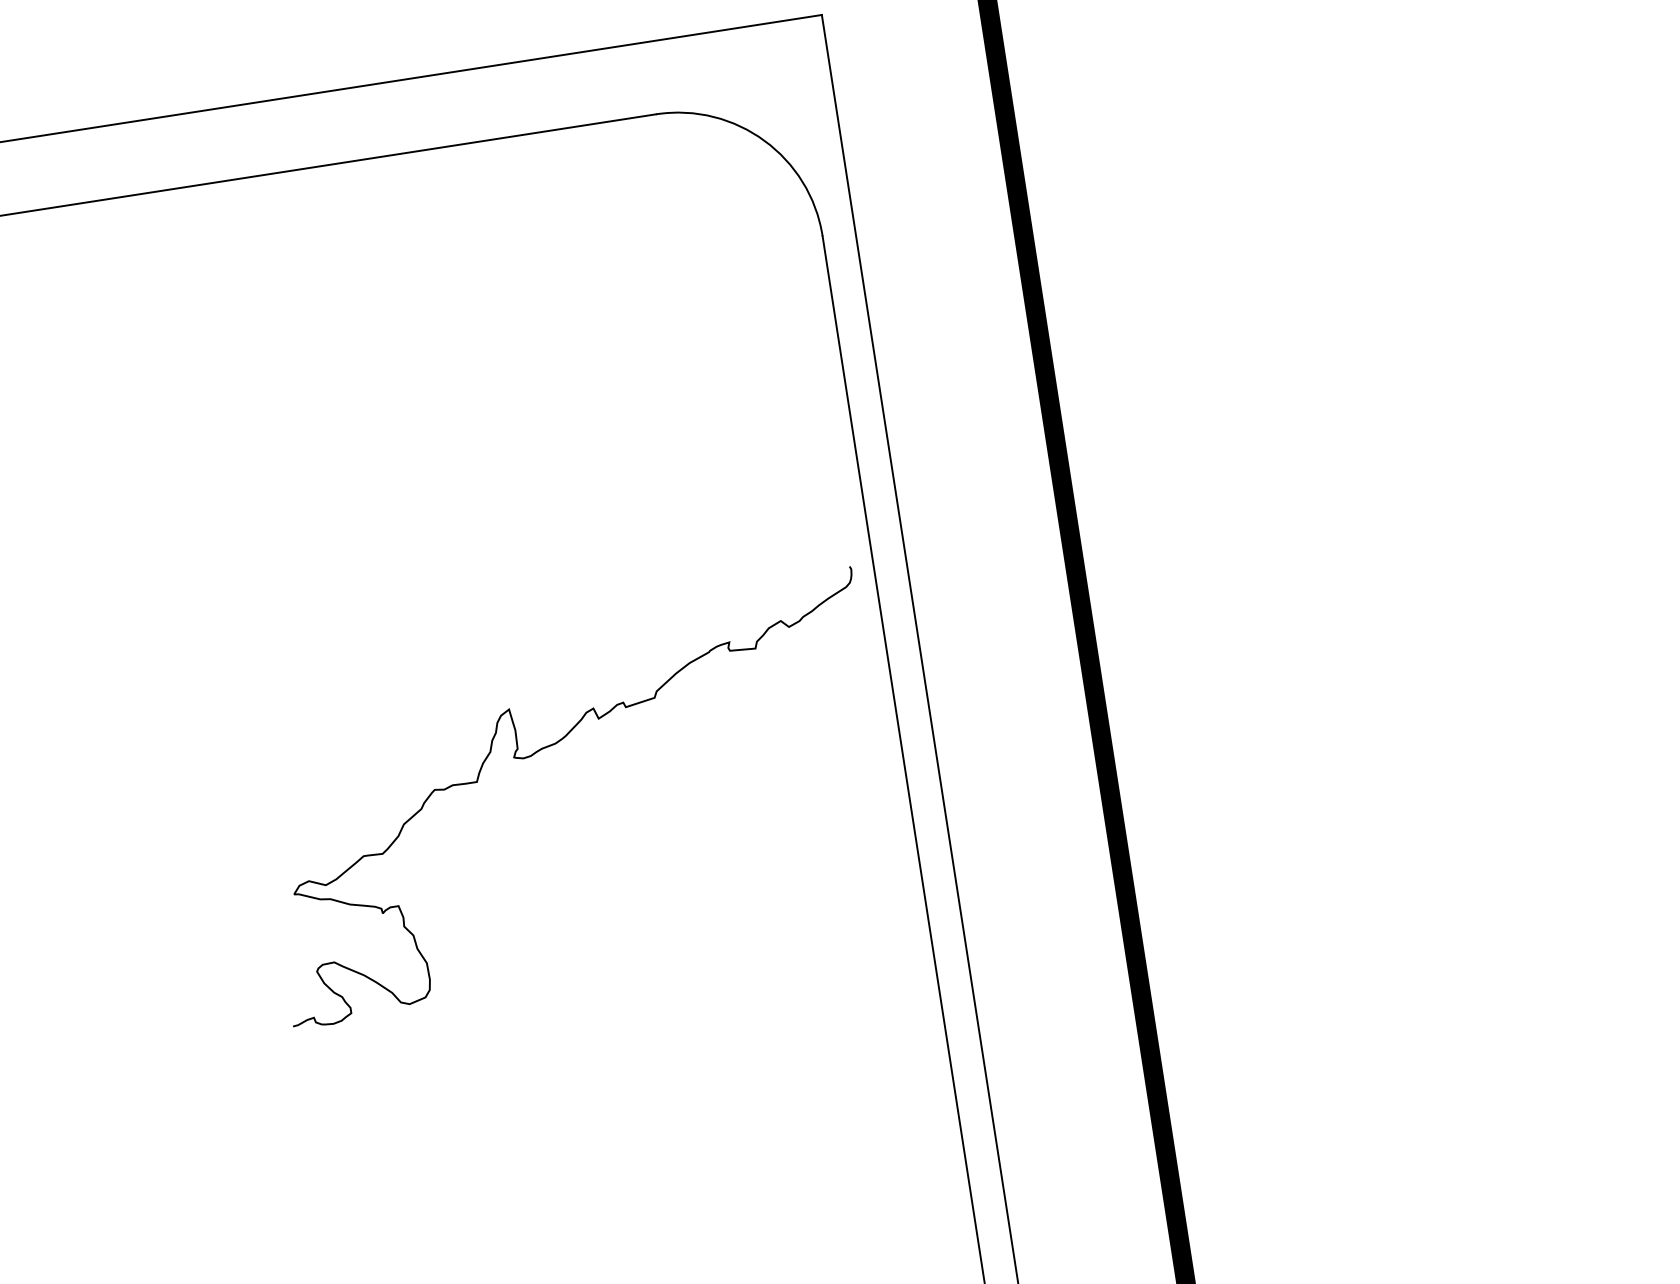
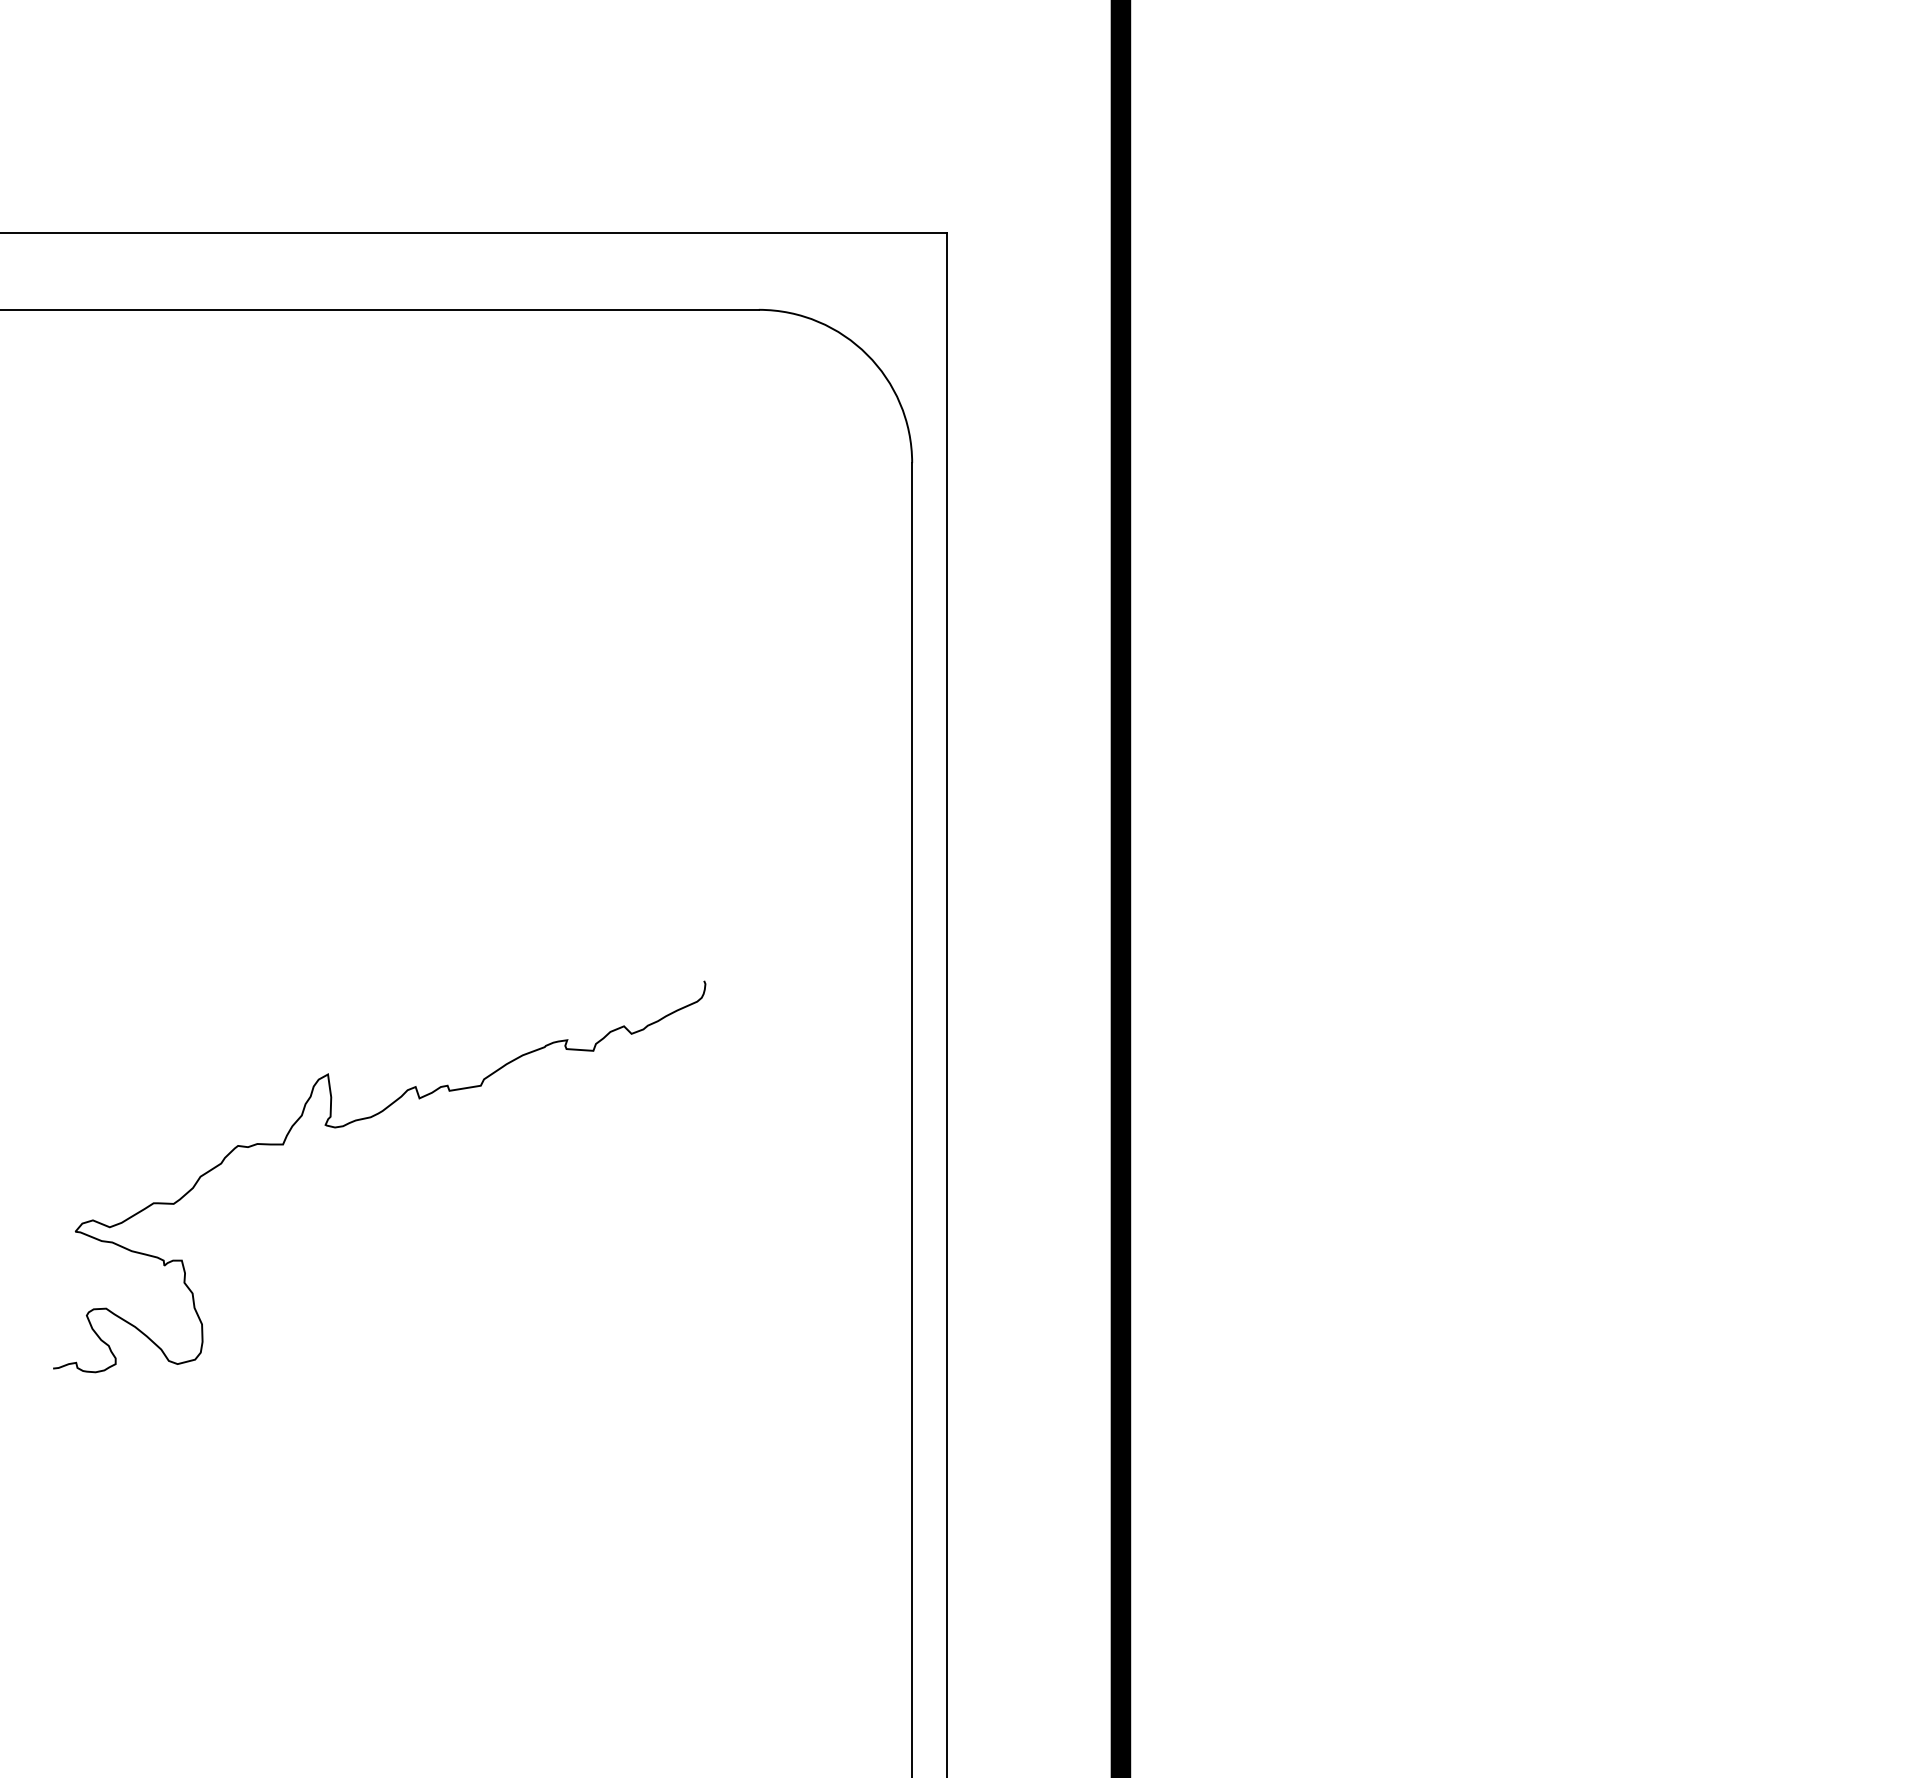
curve: (551, 746) -> (366, 1119), moved

